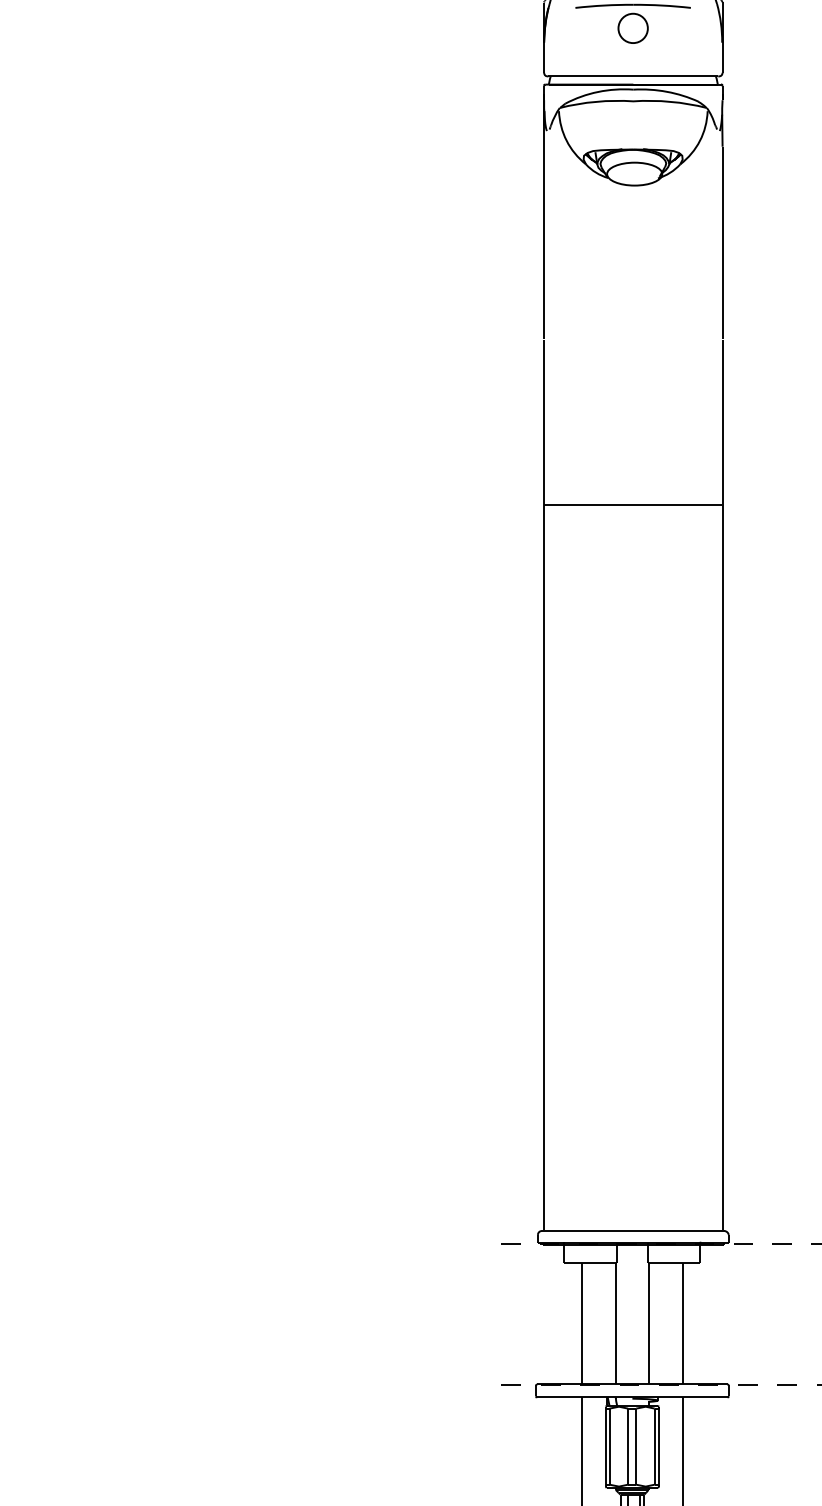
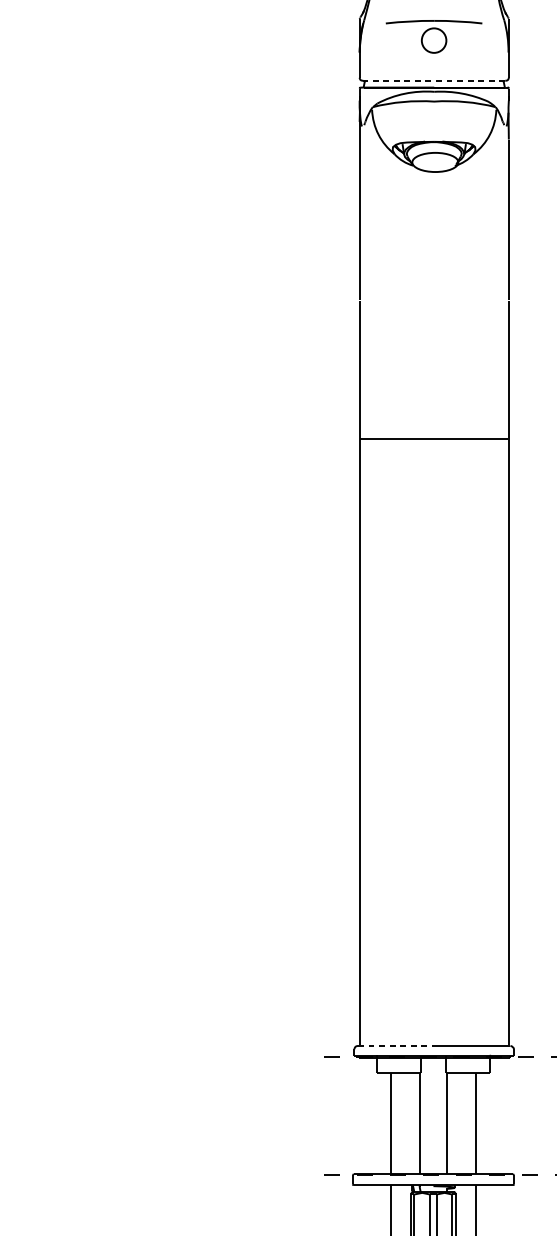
line: (633, 76) -> (434, 80), solid -> dashed
line: (587, 1230) -> (395, 1045), solid -> dashed

